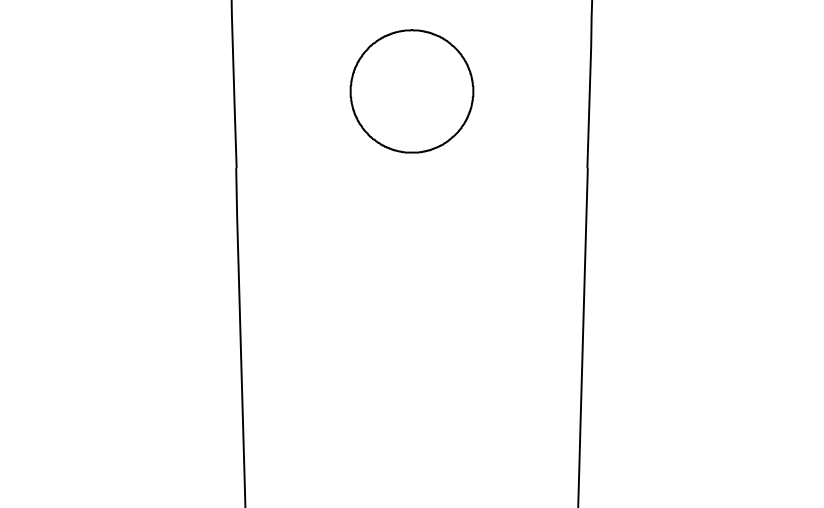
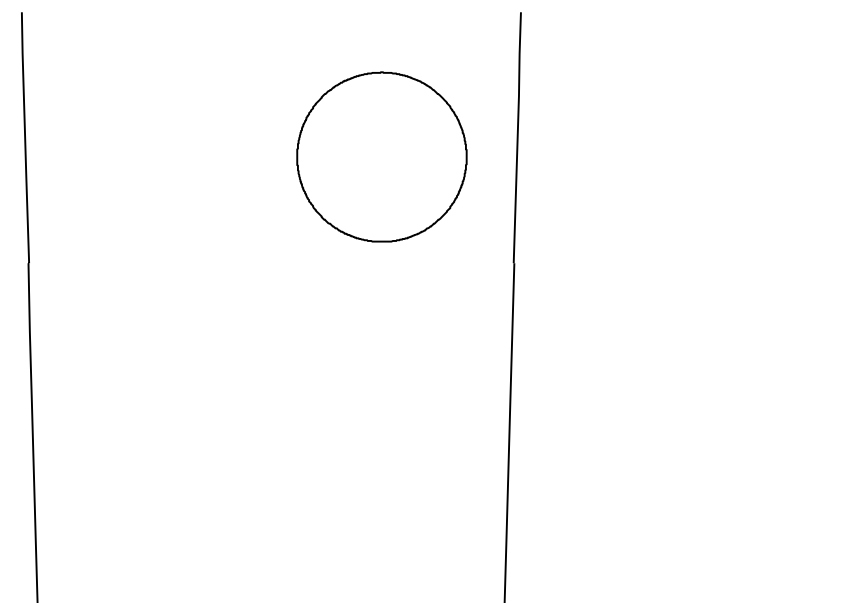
part: (411, 91) -> (381, 157), moved

